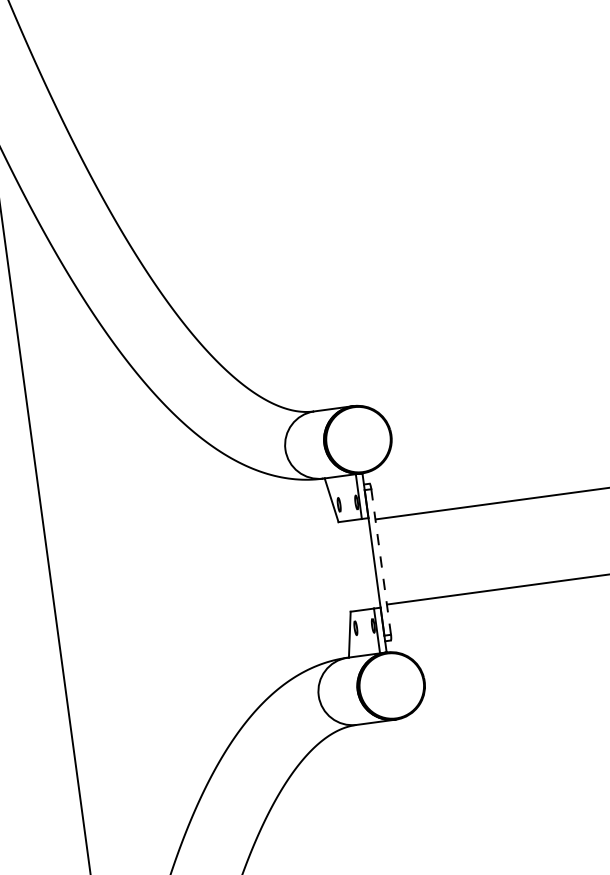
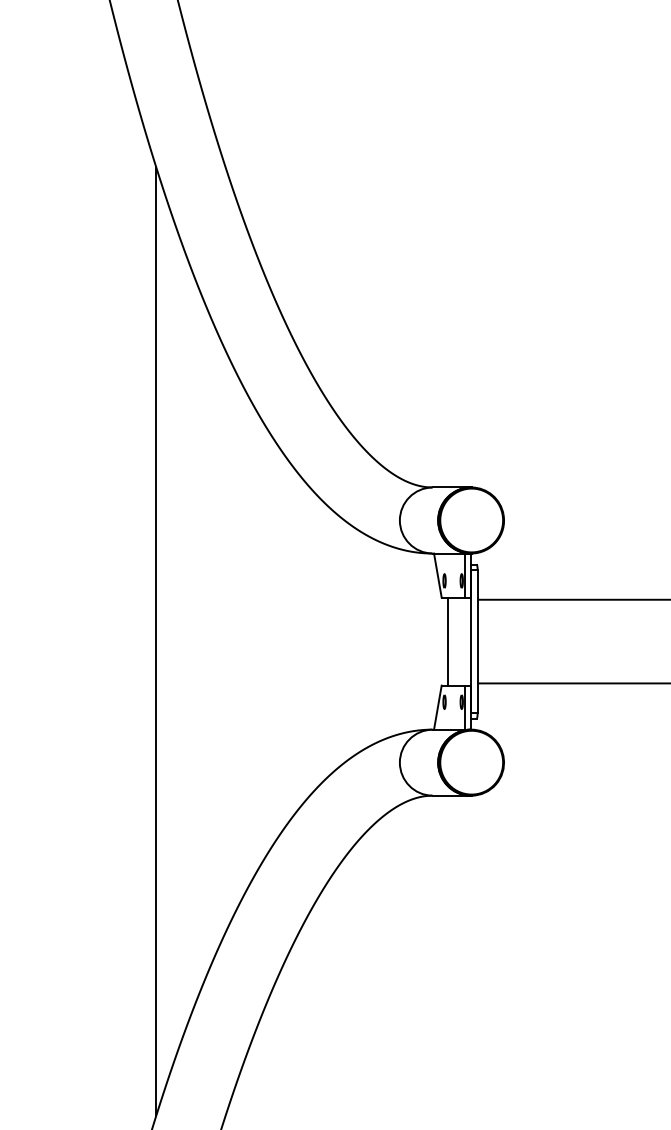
line: (381, 561) -> (477, 641), dashed -> solid
line: (351, 565) -> (448, 641), added

